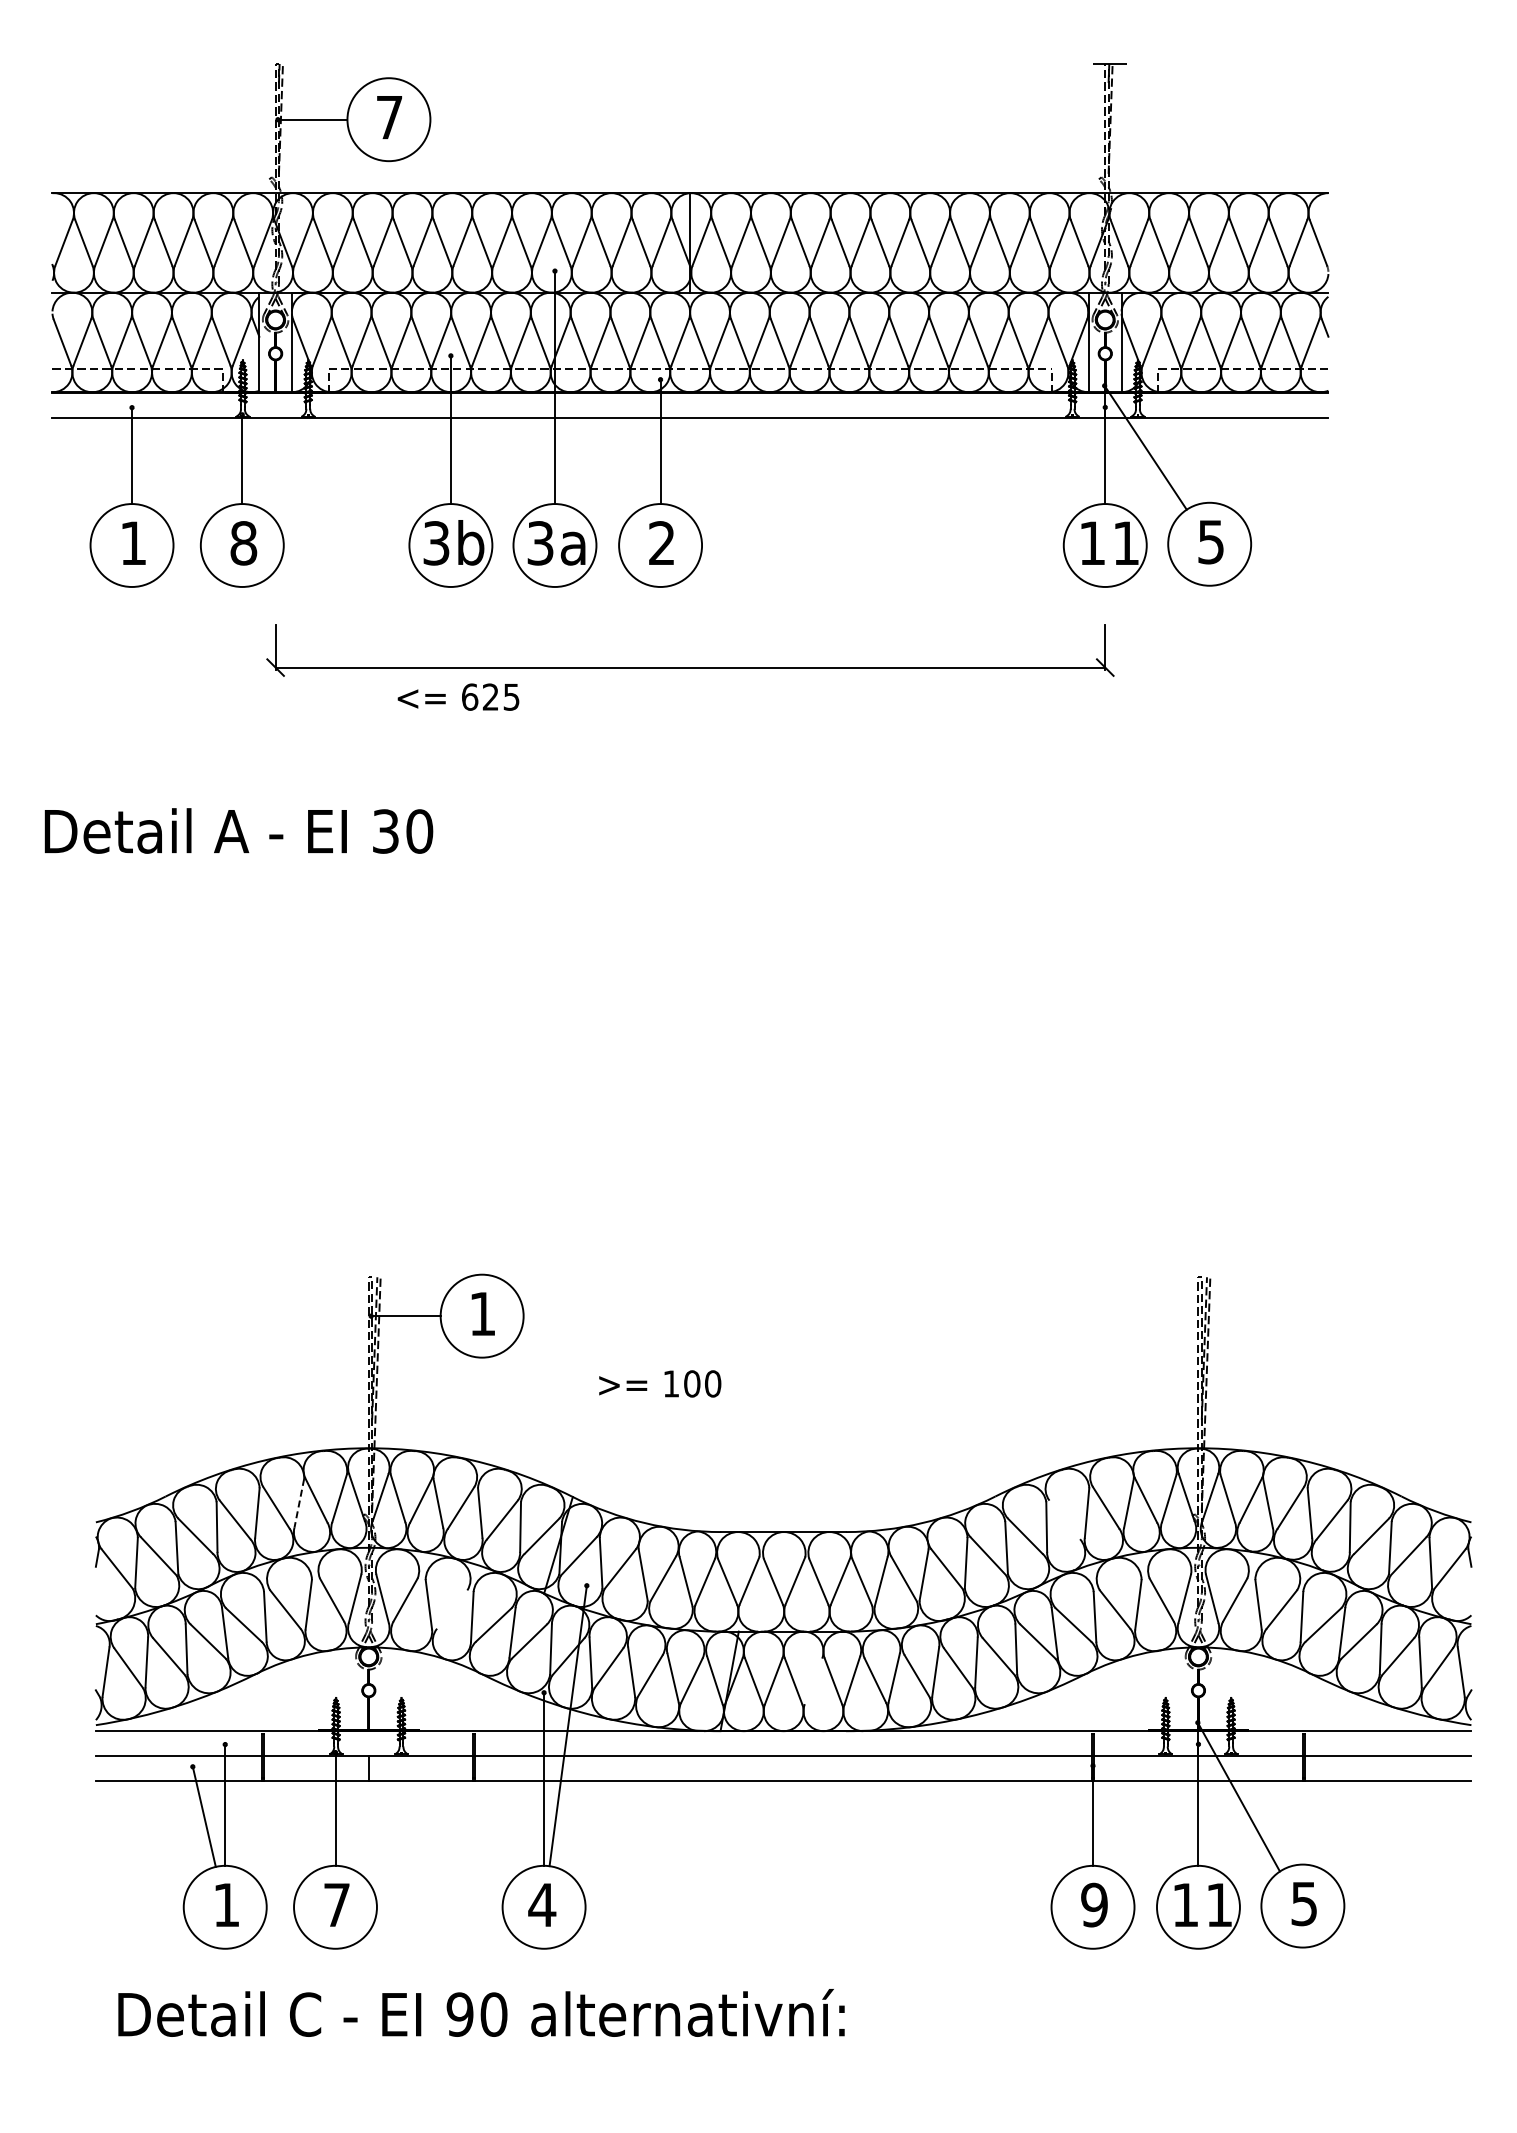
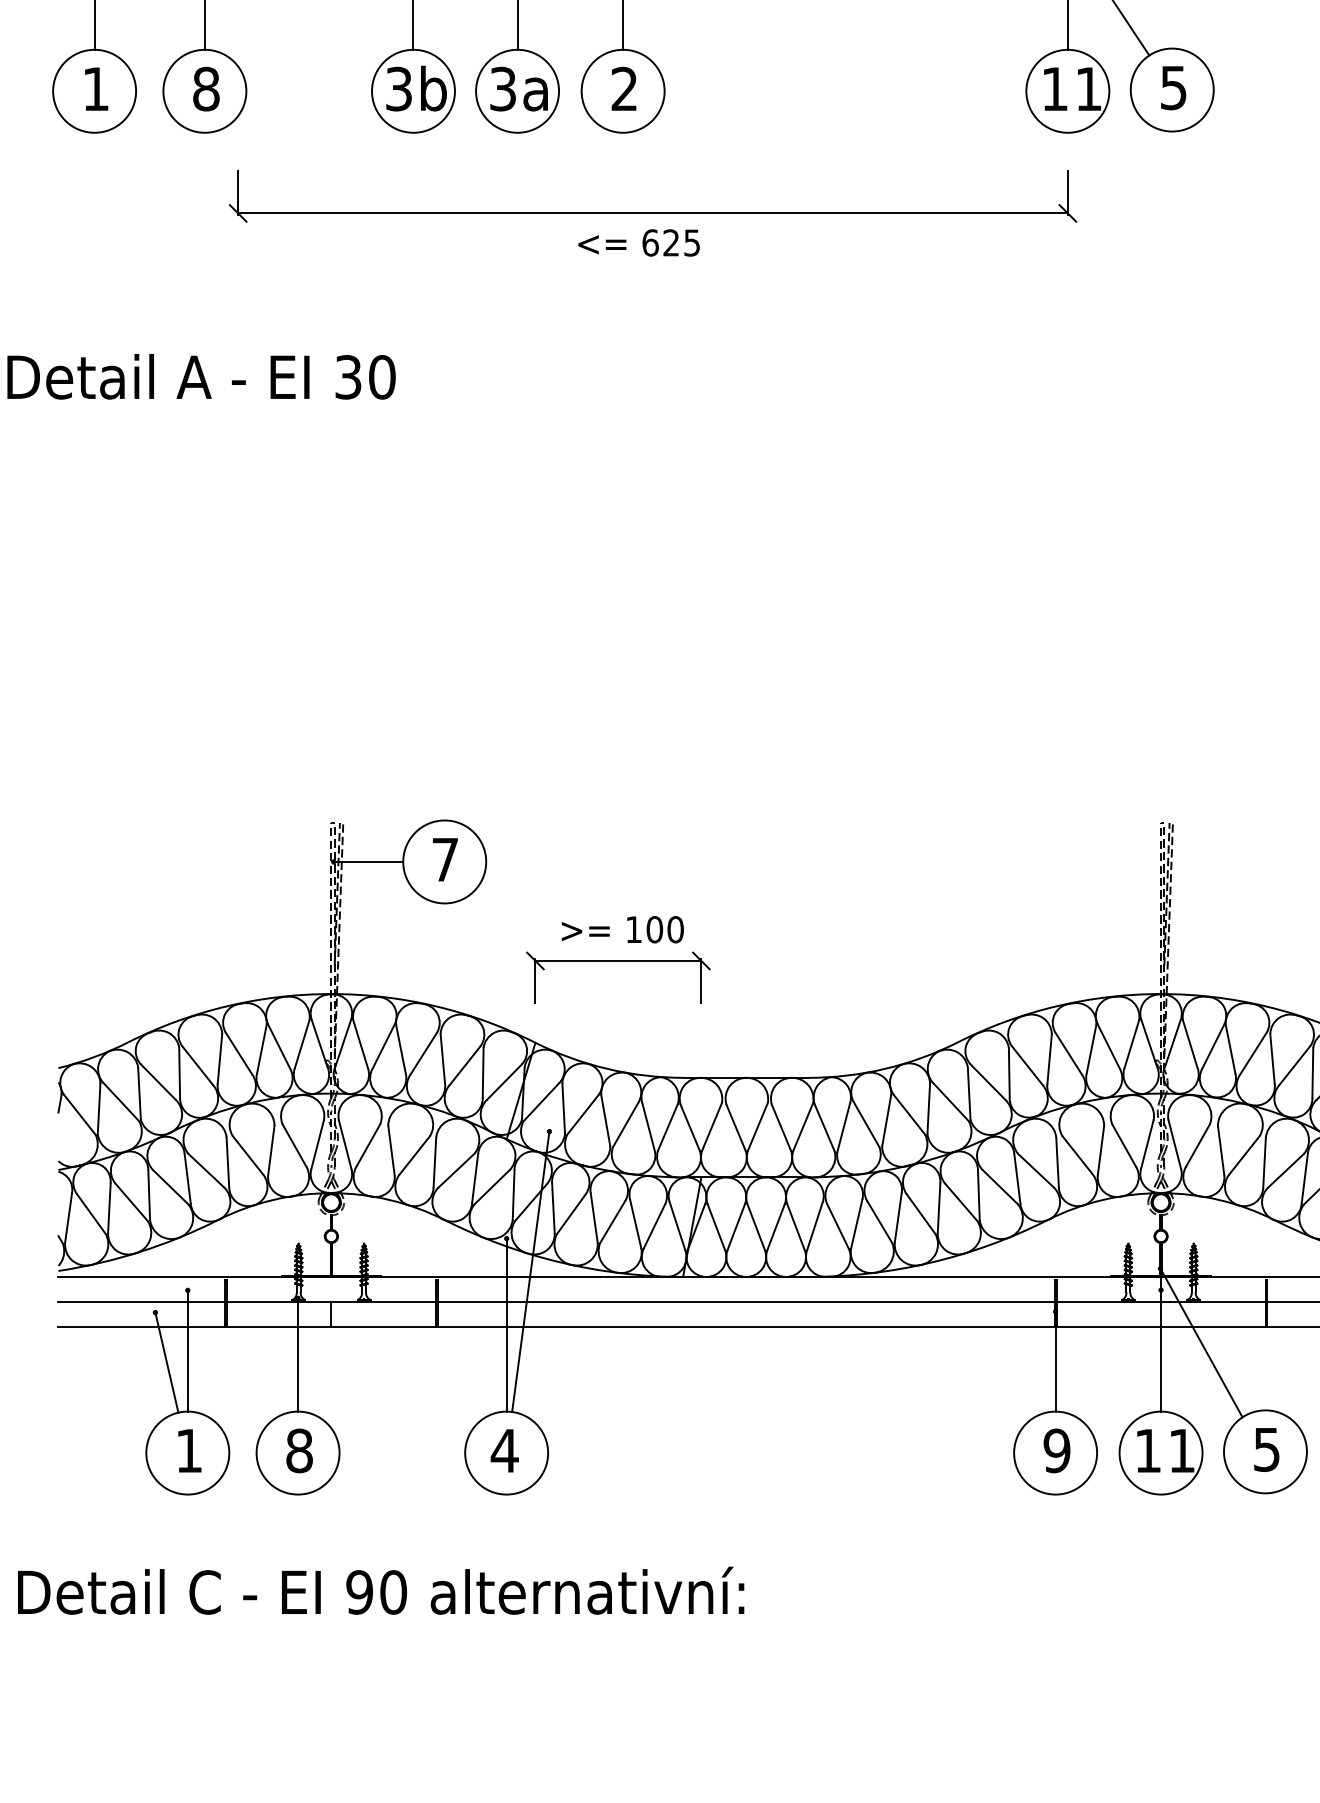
text: (458, 696) -> (639, 242), moved
text: (482, 1313) -> (445, 859), 1 -> 7
part: (655, 1415) -> (618, 961), added
line: (299, 1503) -> (262, 1049), dashed -> solid
line: (1064, 1519) -> (1027, 1065), added
line: (452, 1609) -> (415, 1155), added
line: (813, 1681) -> (776, 1227), added
text: (336, 1904) -> (299, 1450), 7 -> 8
text: (481, 2012) -> (381, 1590), moved

